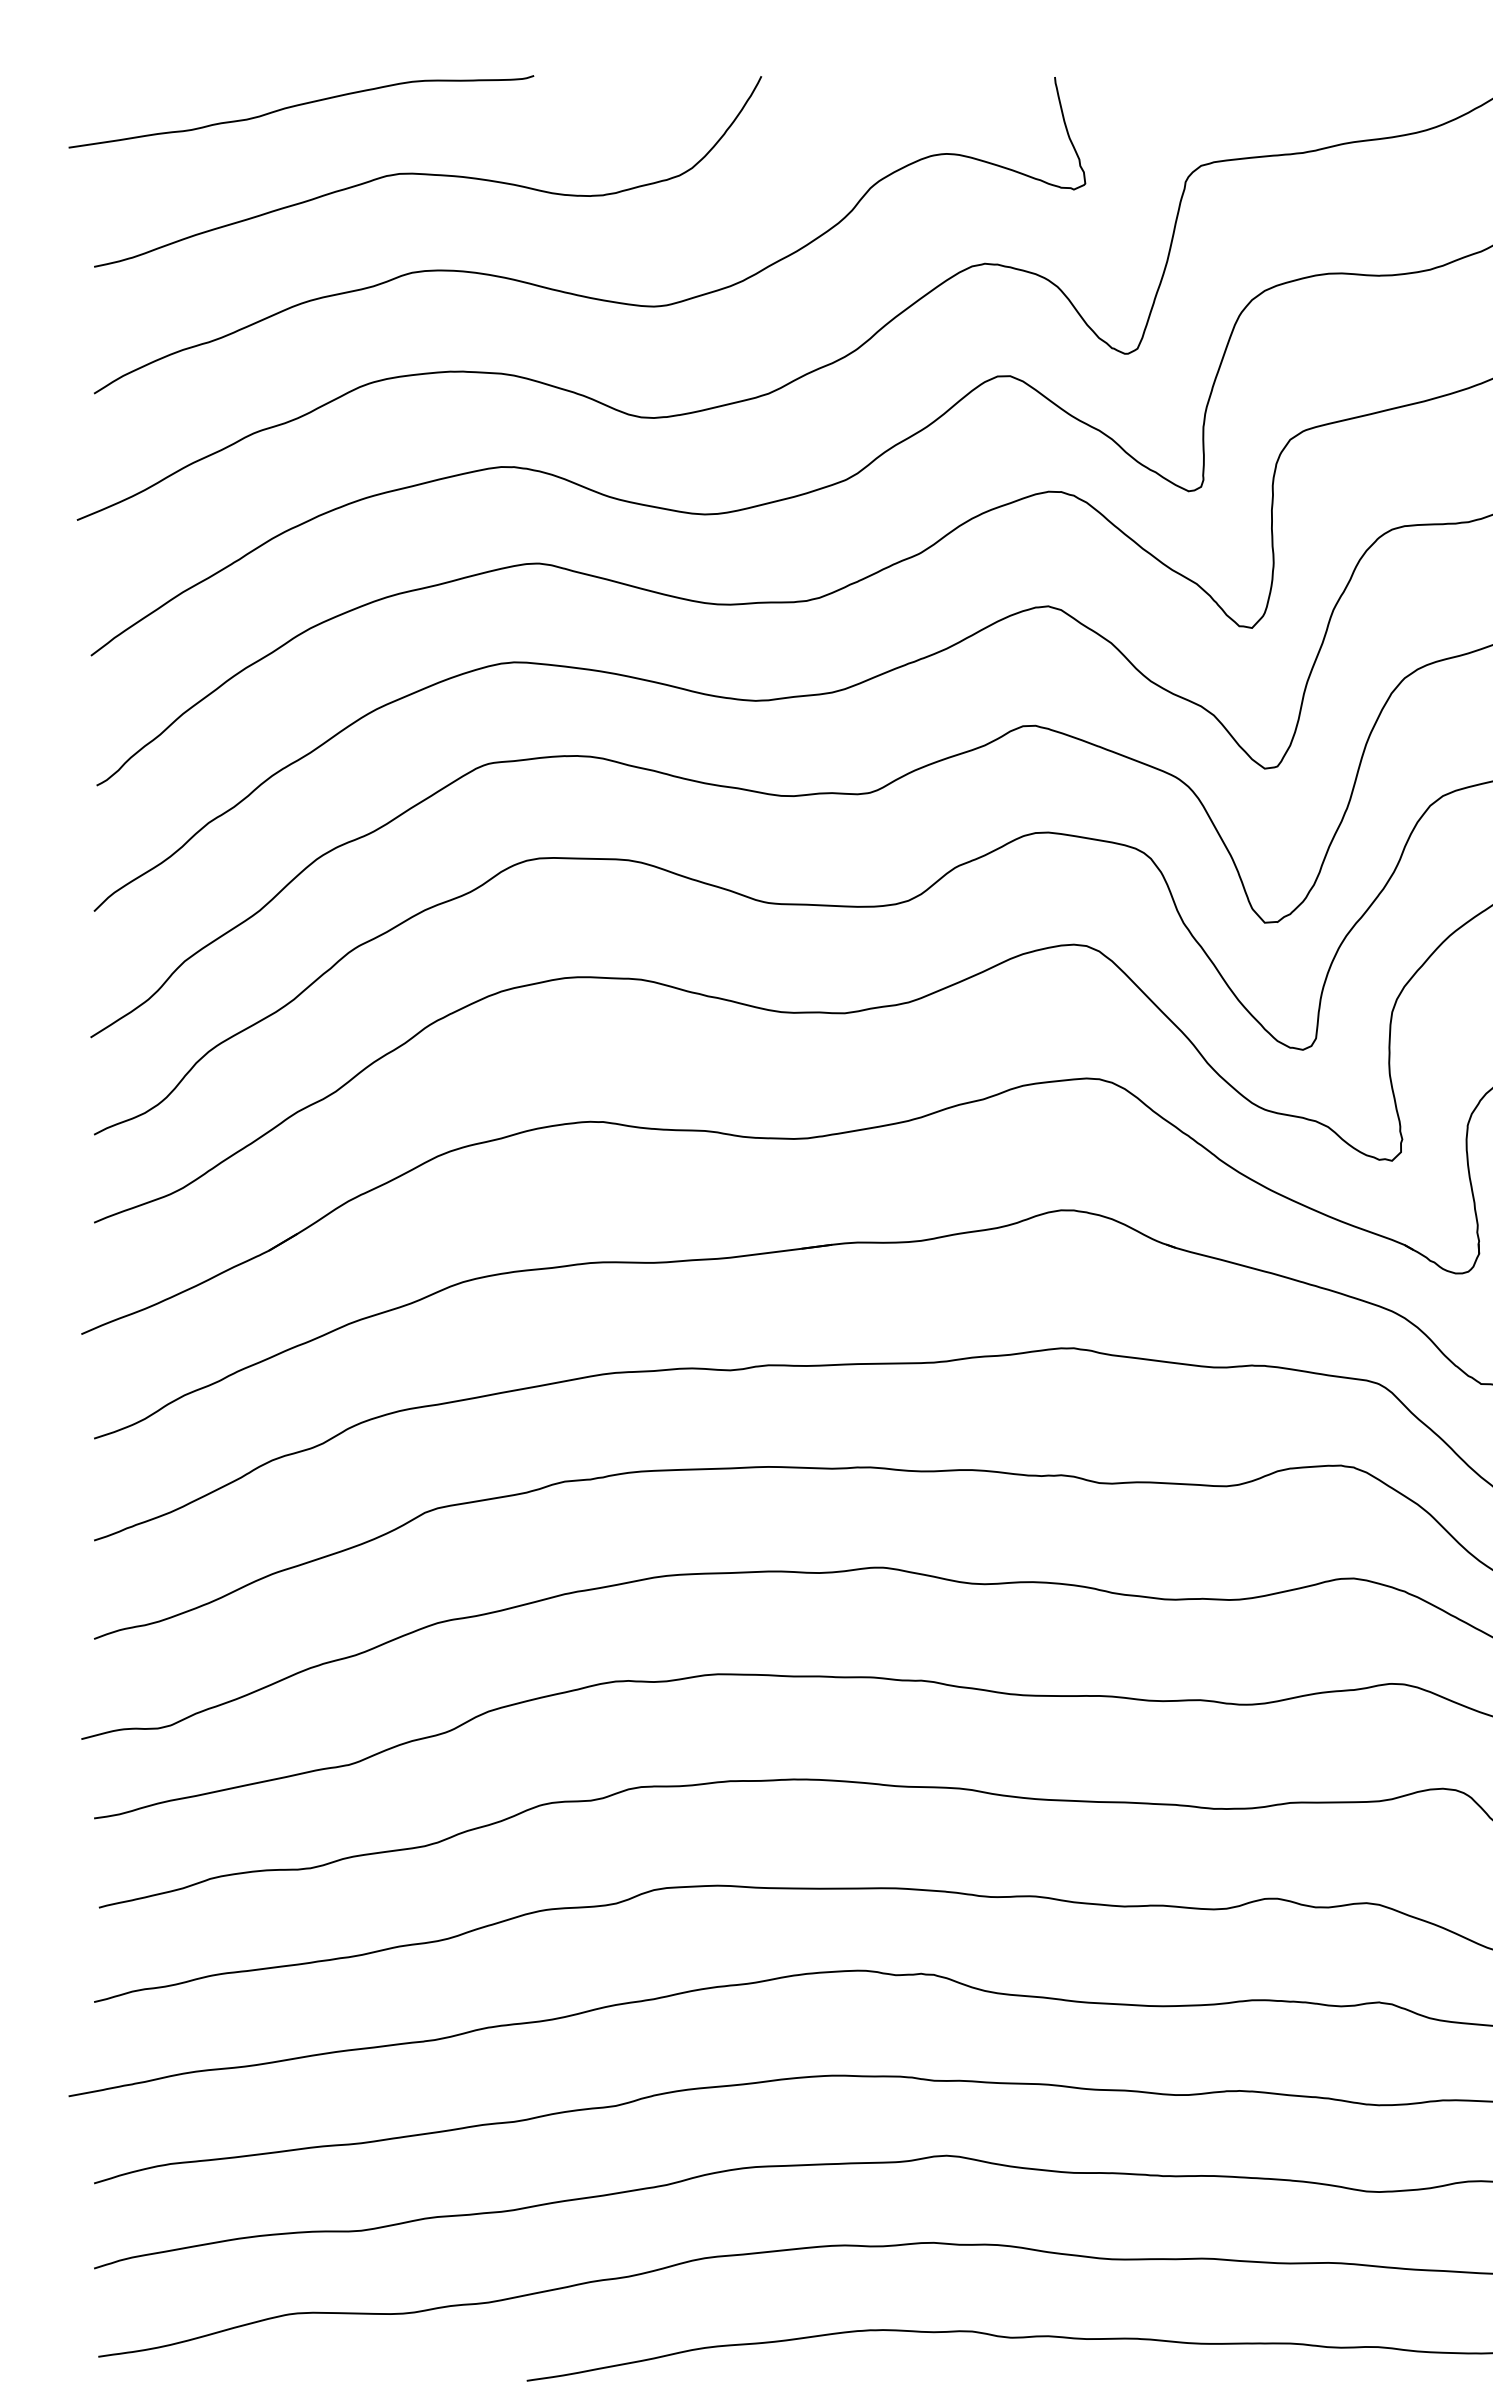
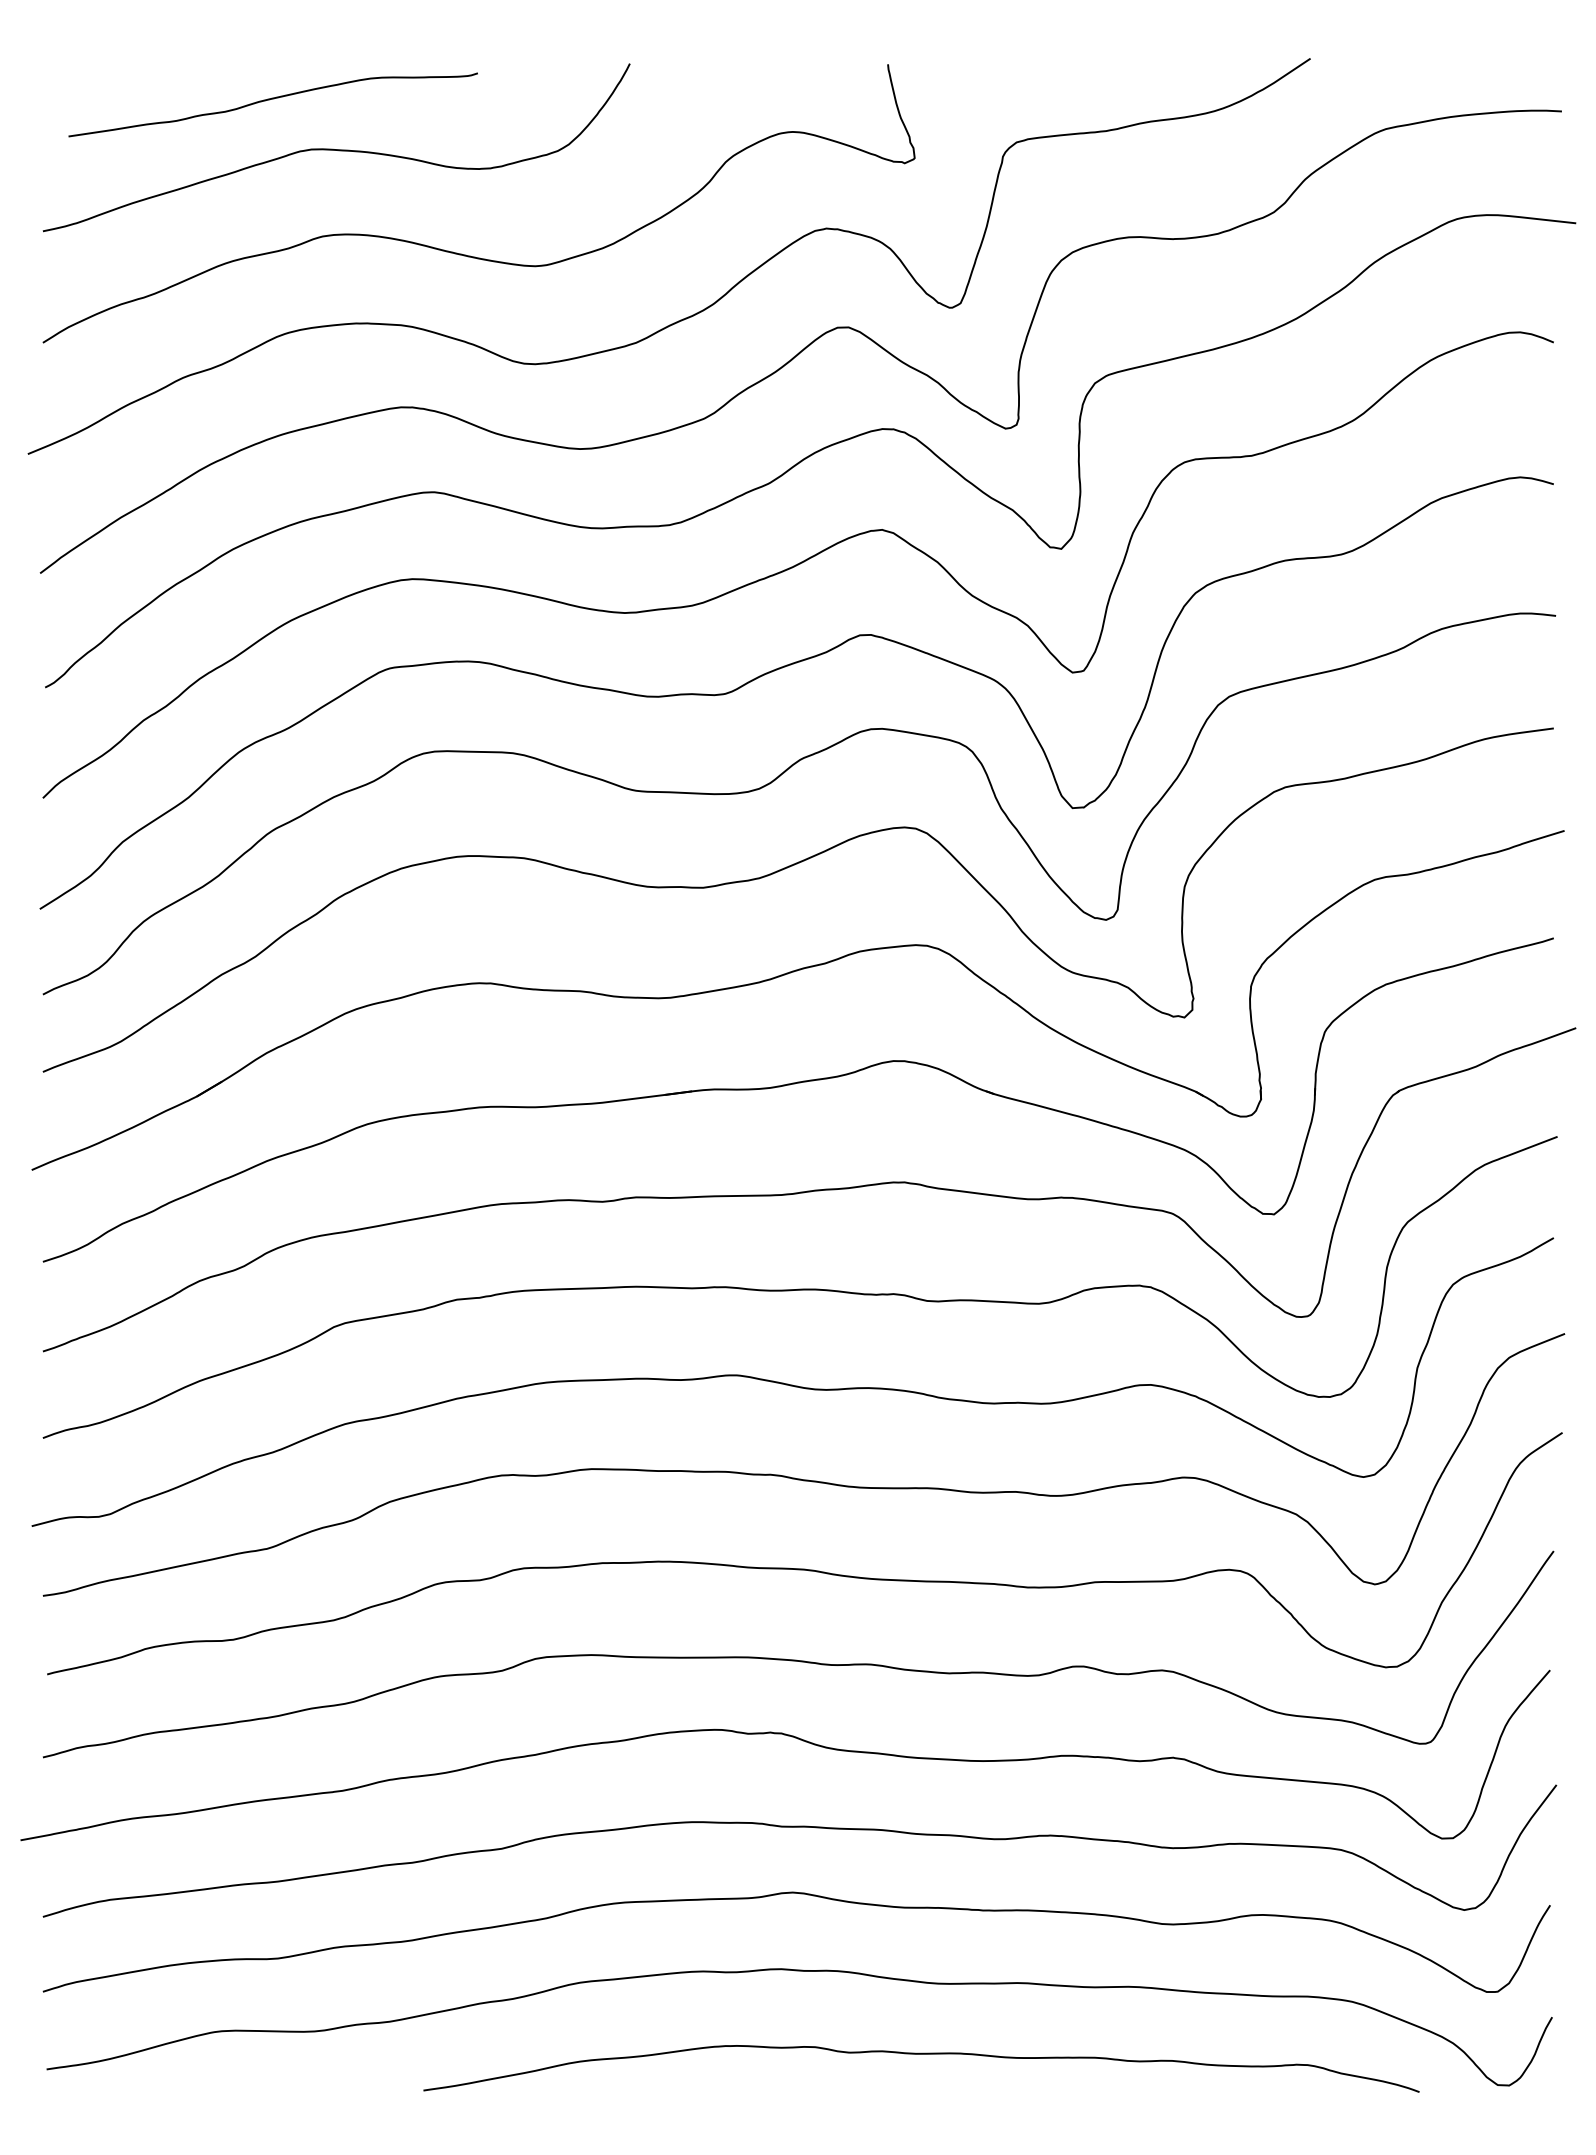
curve: (300, 105) -> (272, 99), moved

